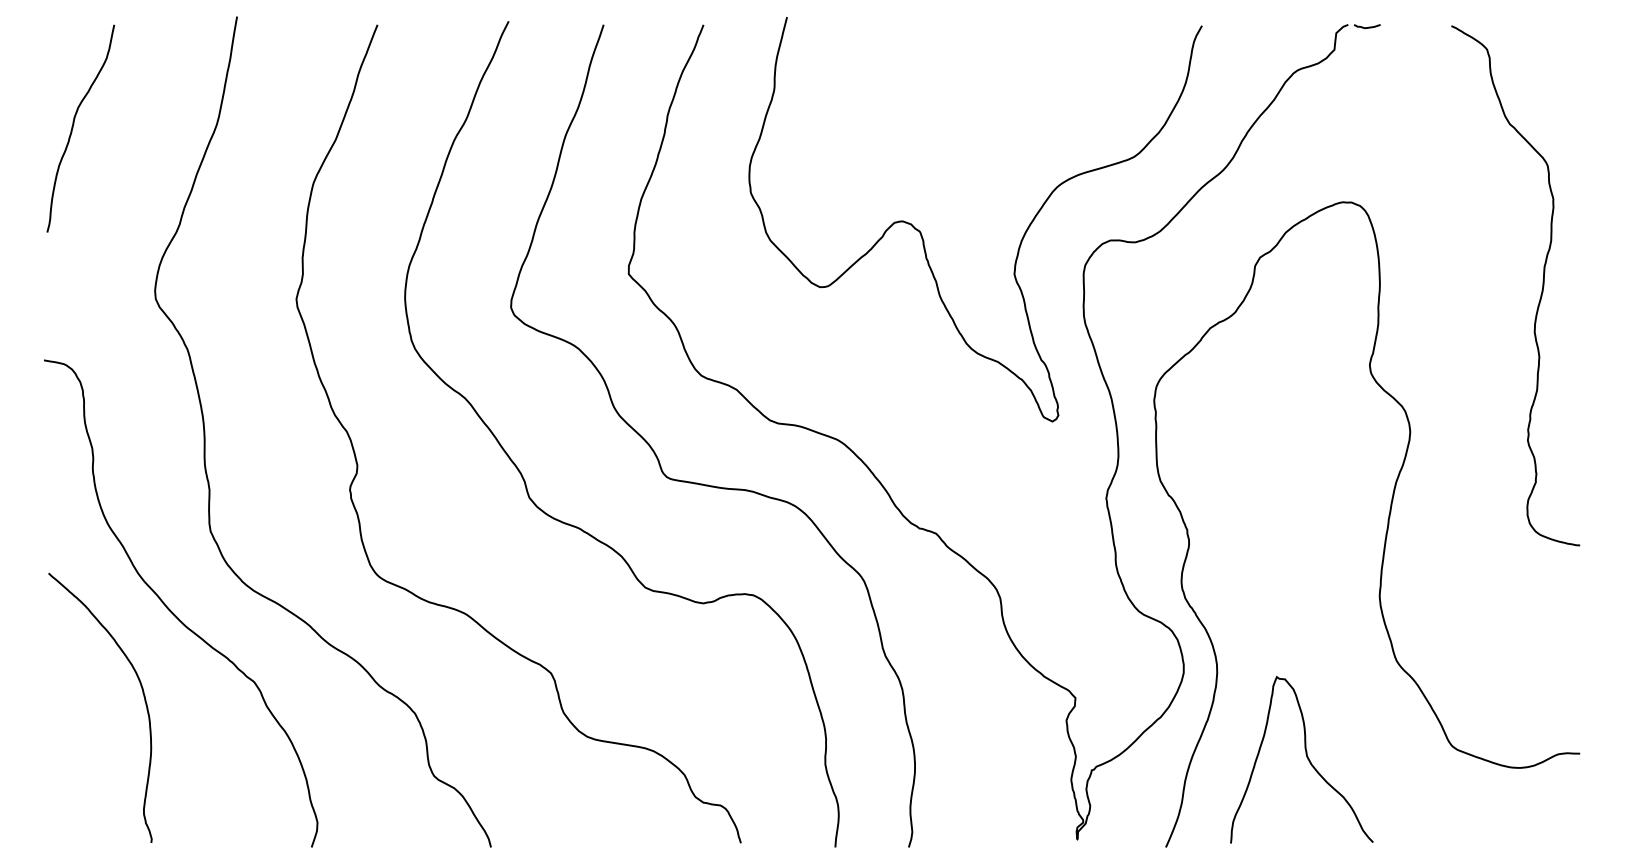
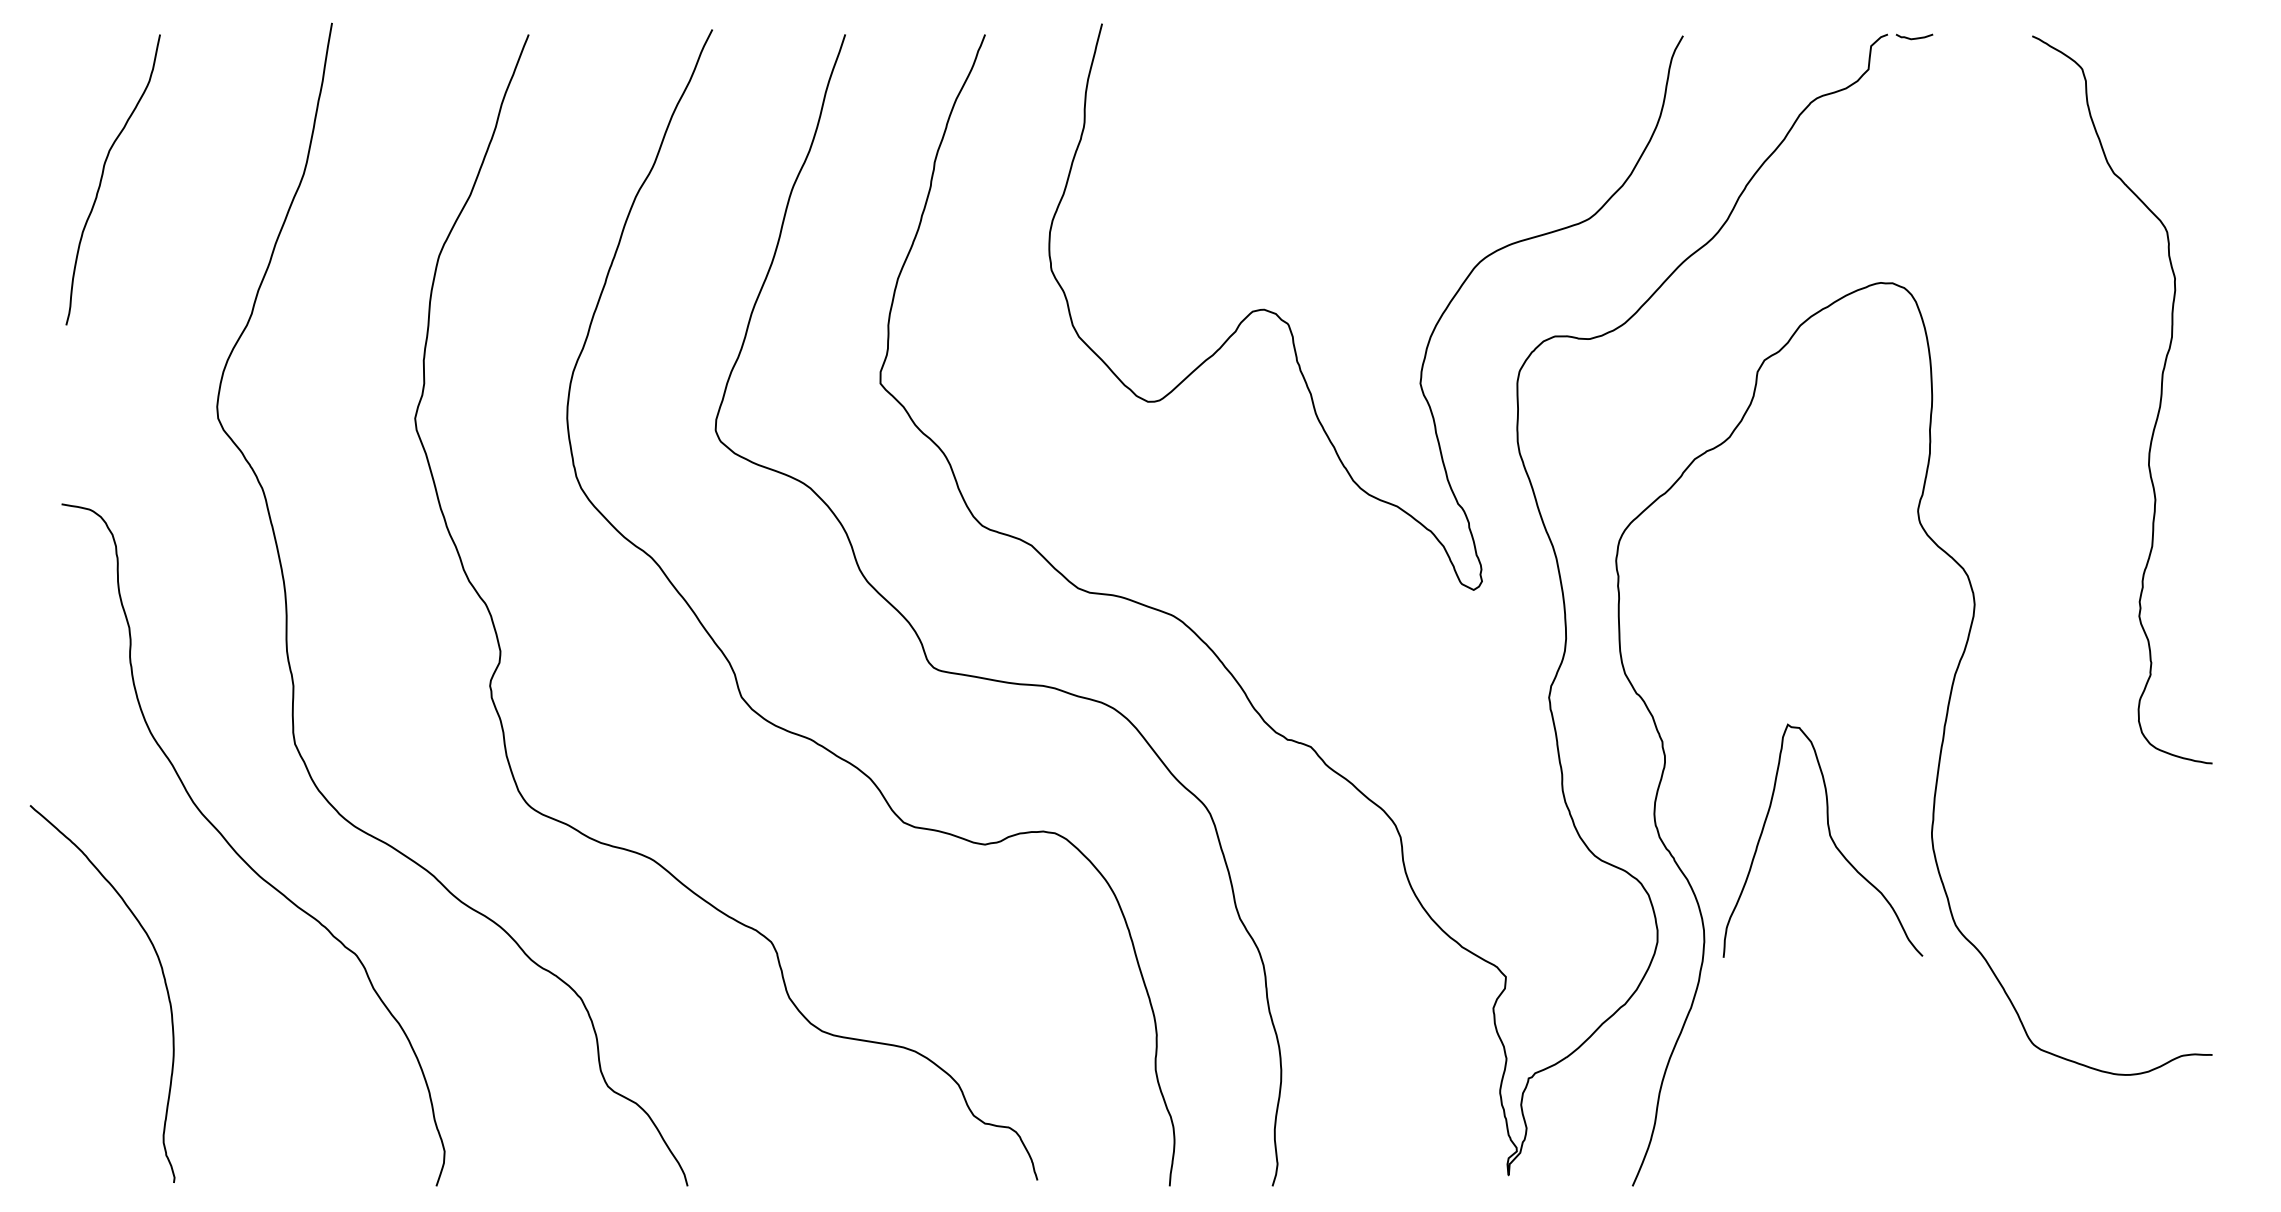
curve: (143, 694) -> (162, 975), moved
curve: (1306, 756) -> (1829, 836), moved

